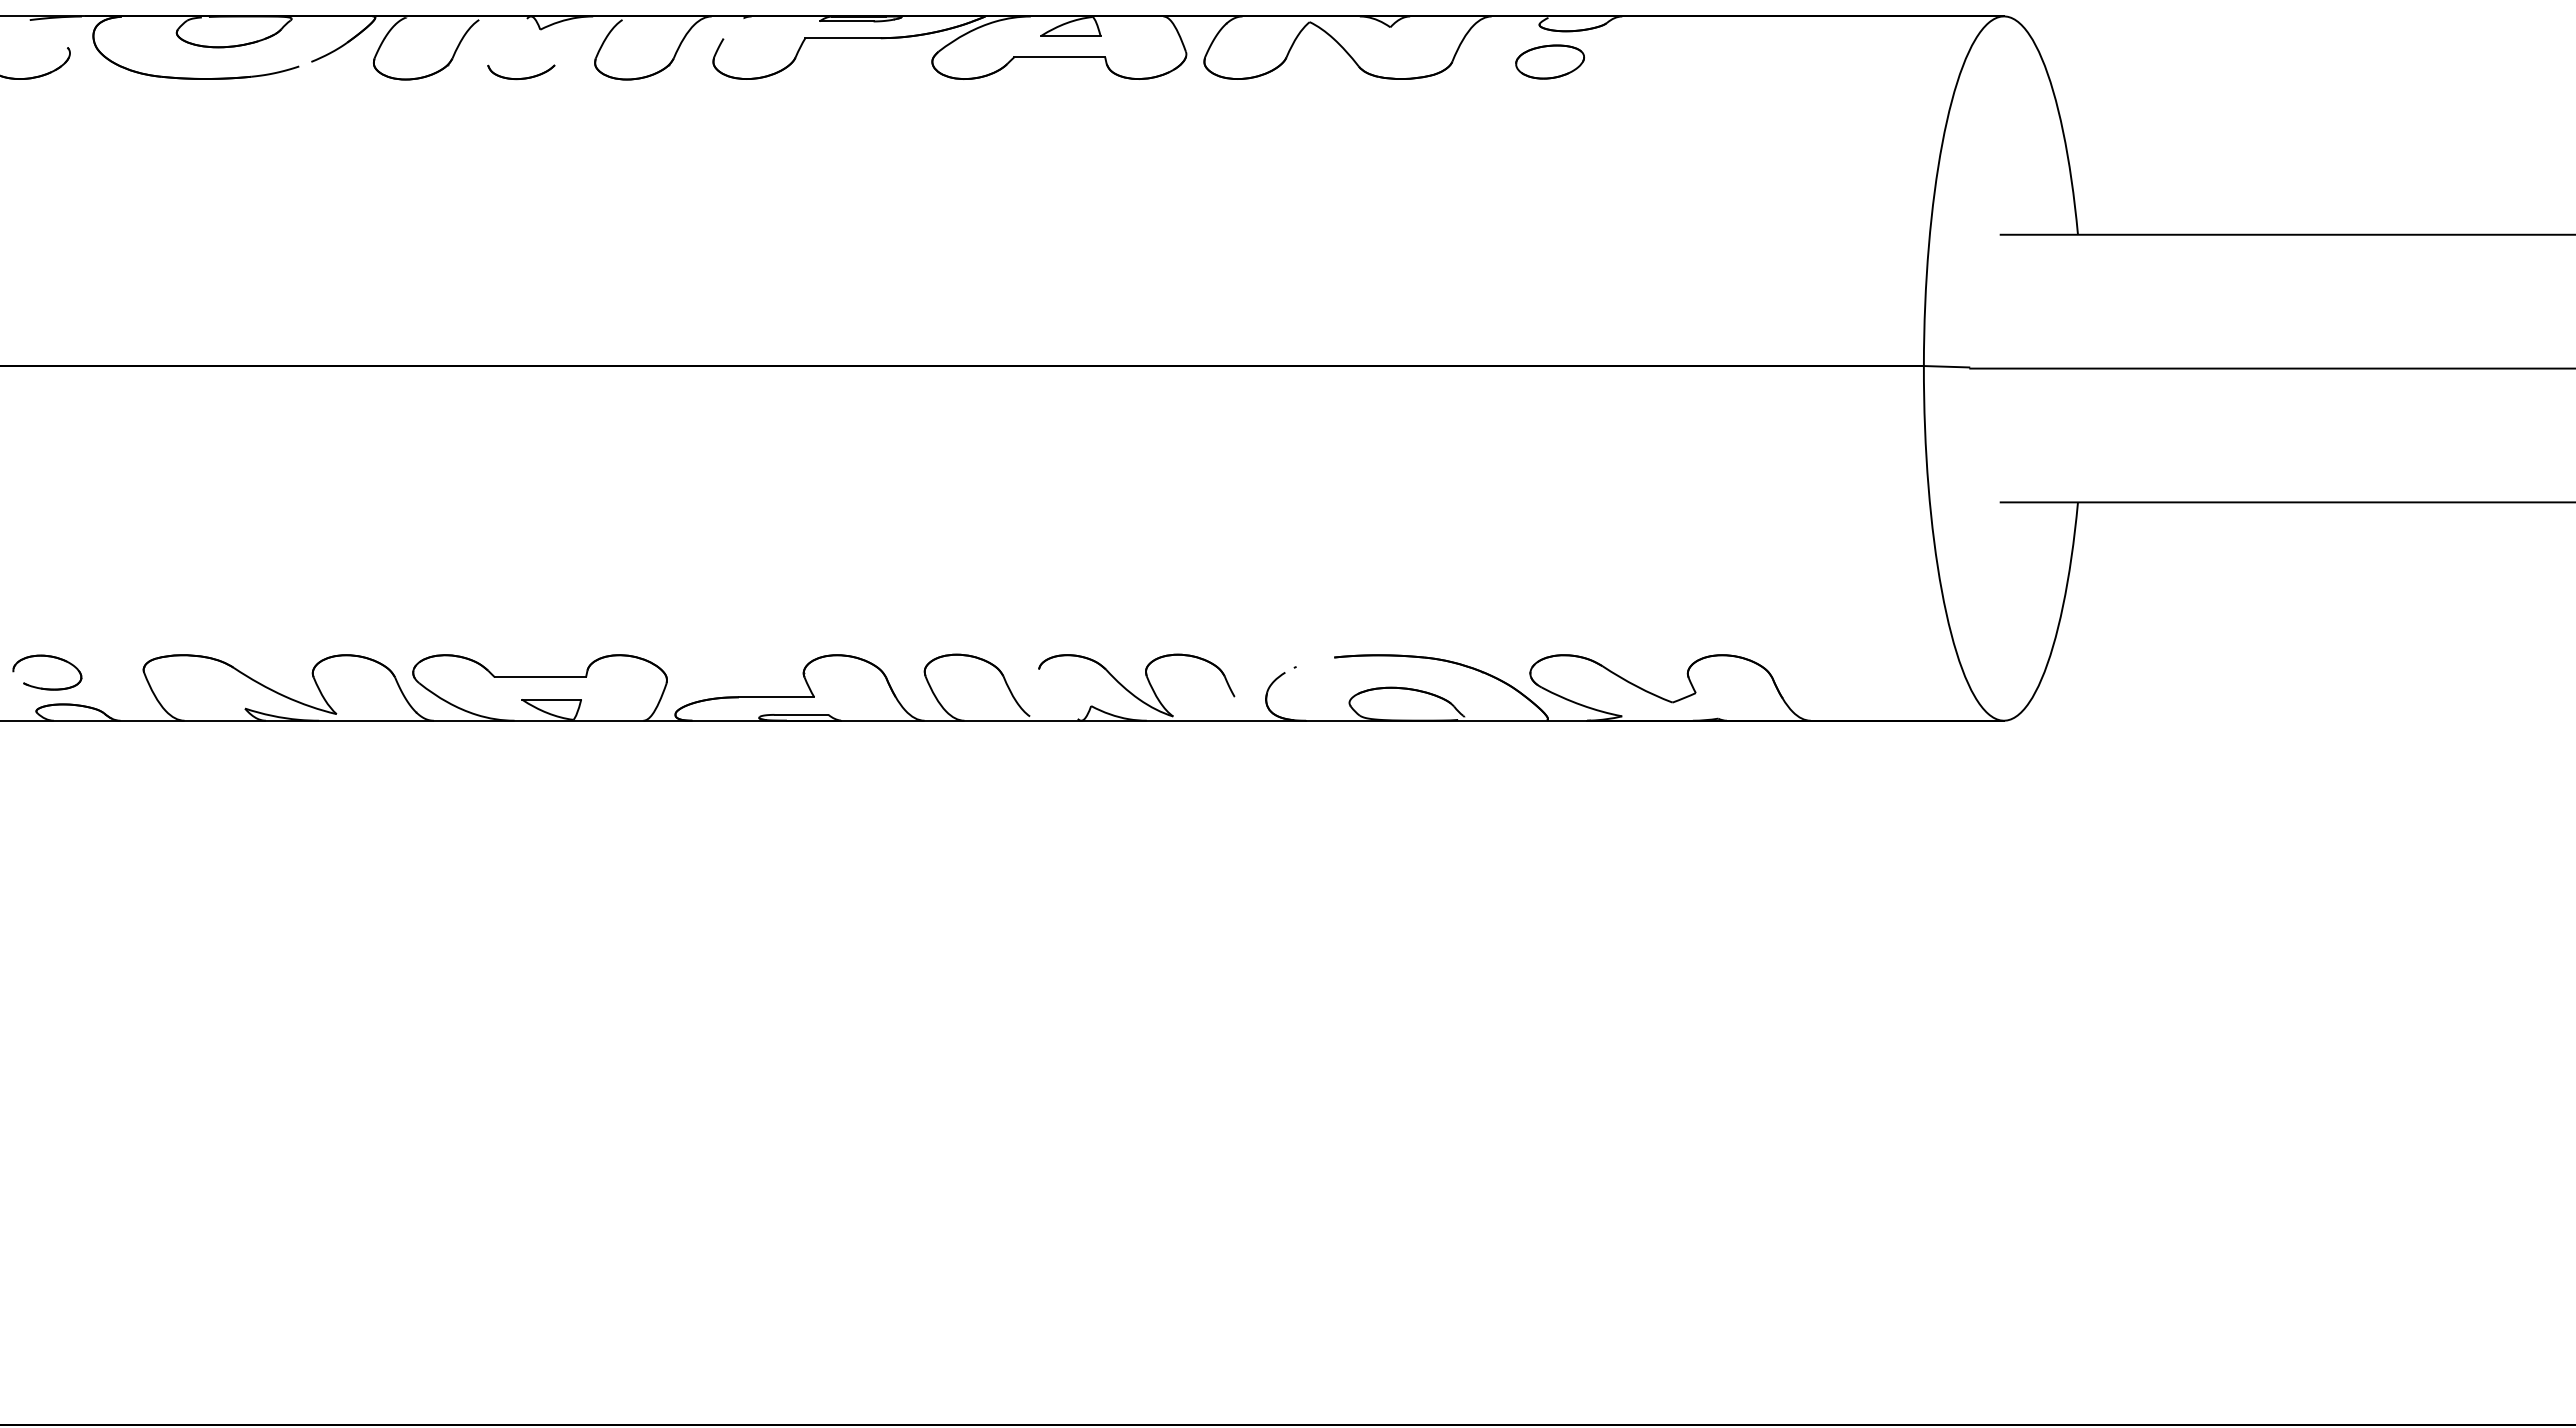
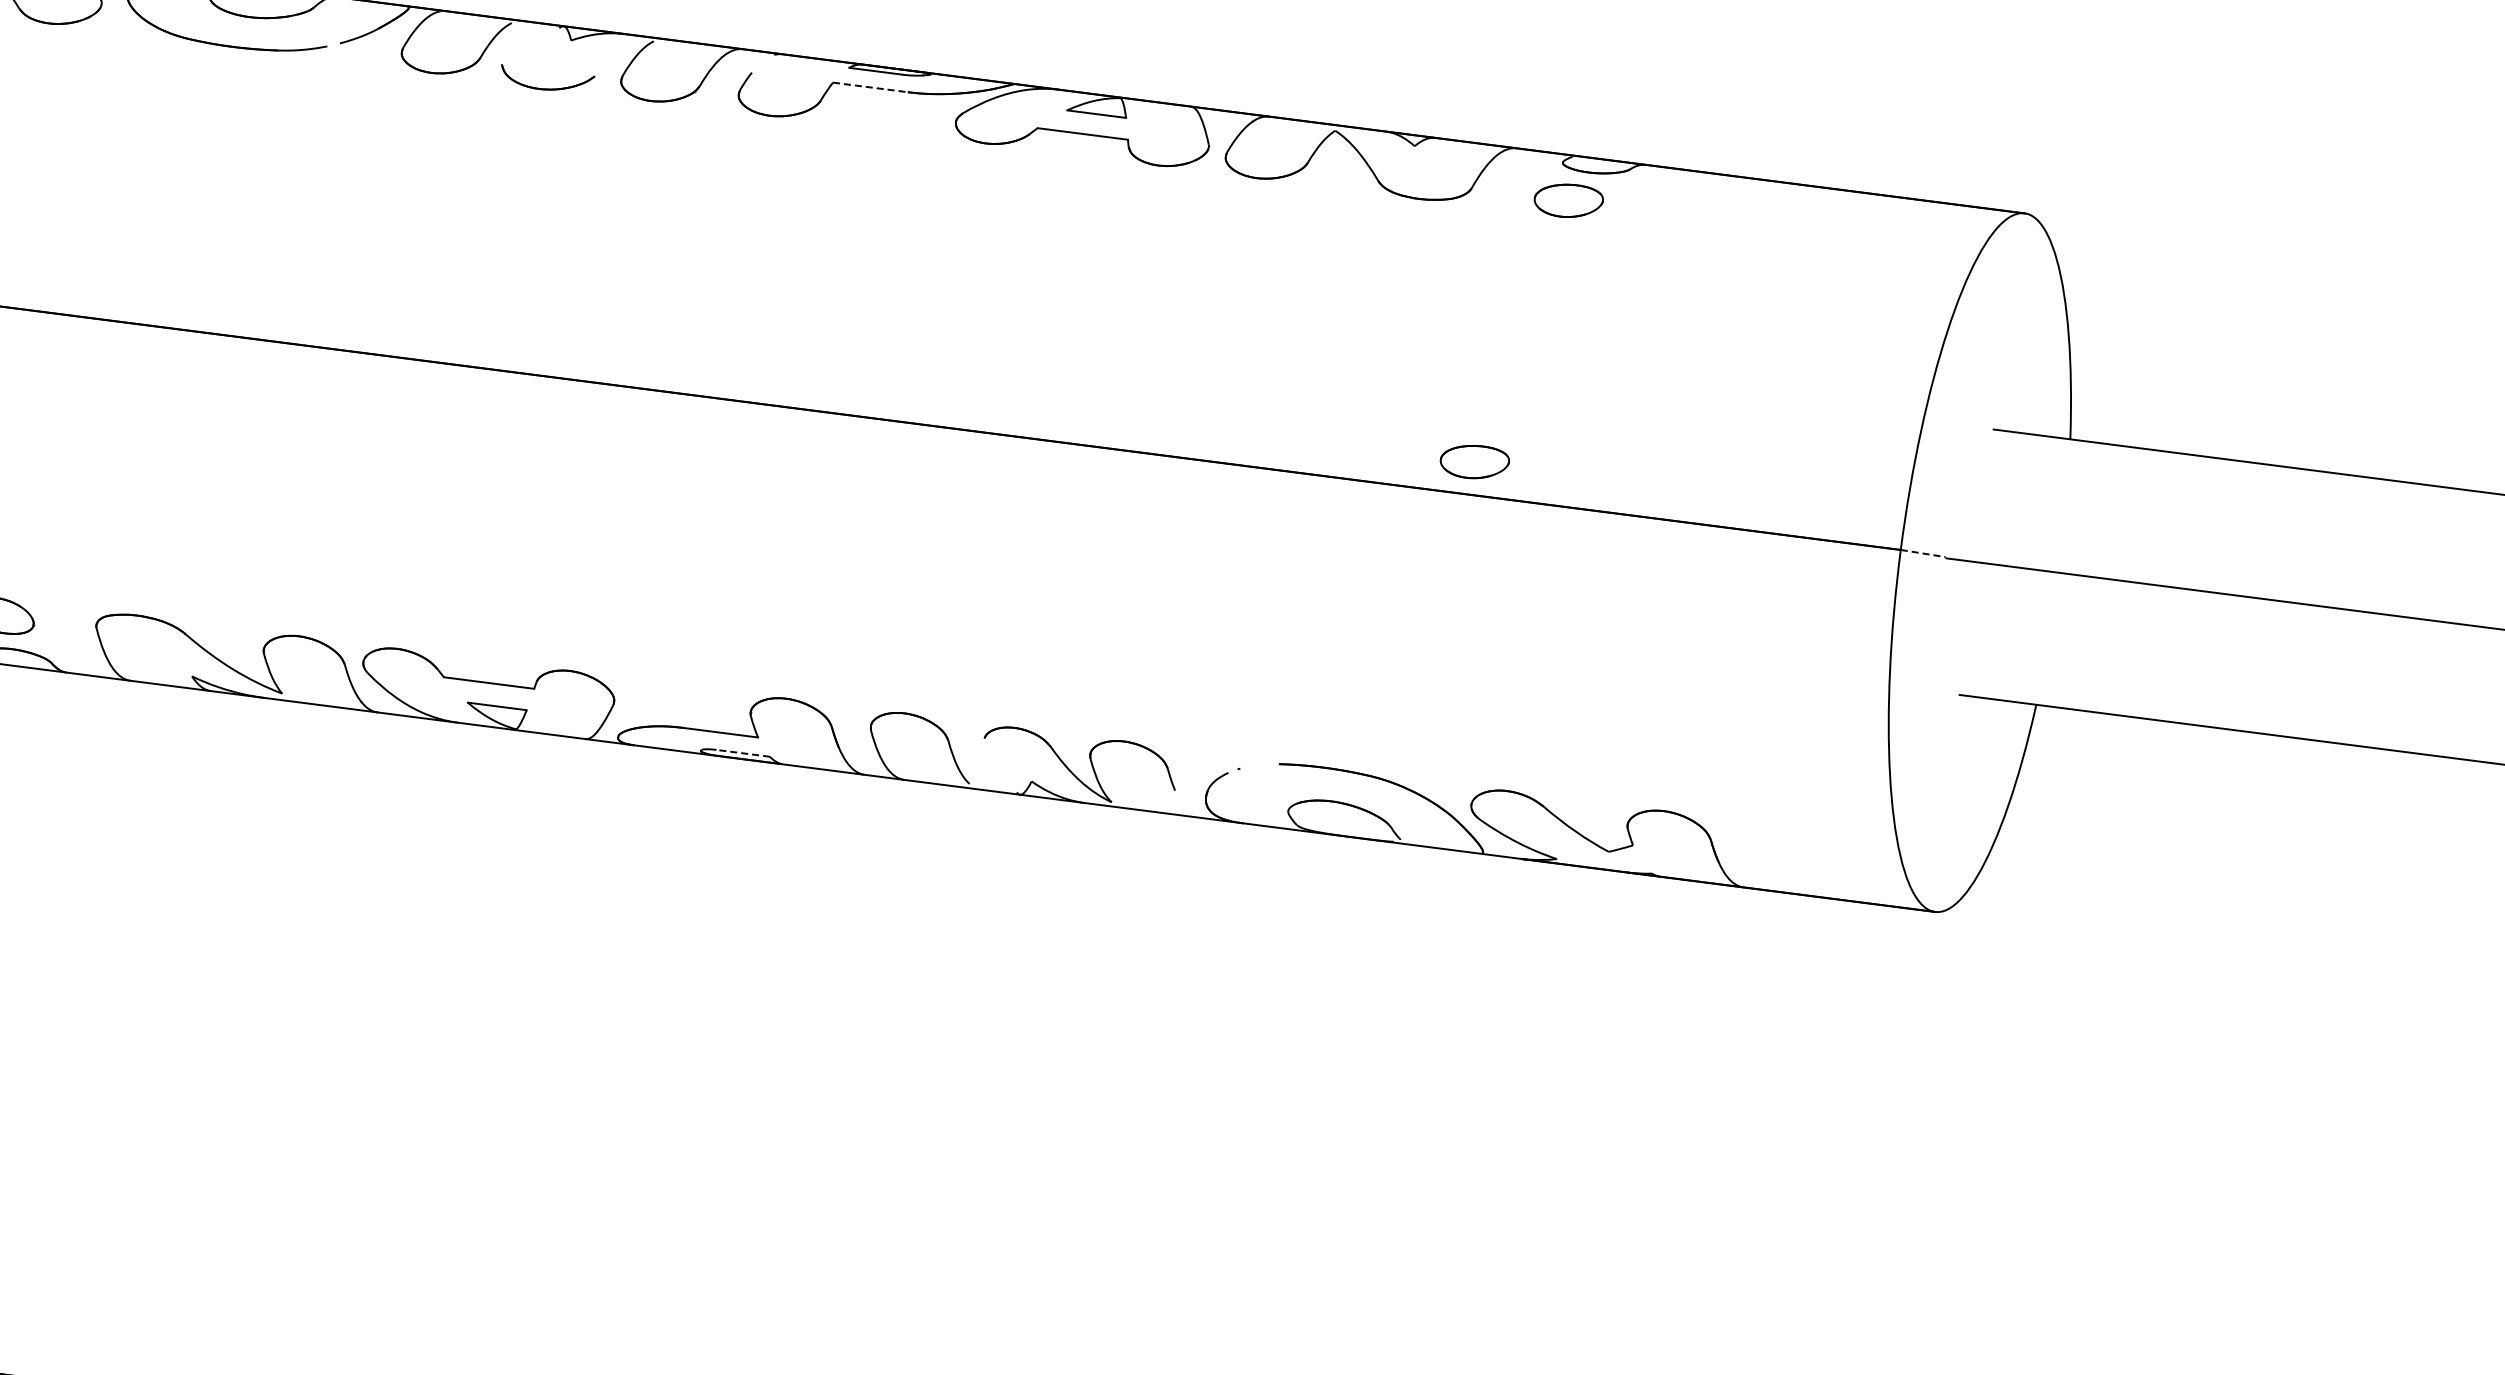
line: (843, 38) -> (870, 87), solid -> dashed
part: (521, 72) -> (547, 80), size x1.4
part: (1489, 332) -> (1474, 461), added
line: (1946, 366) -> (1923, 553), solid -> dashed
line: (801, 714) -> (743, 752), solid -> dashed

